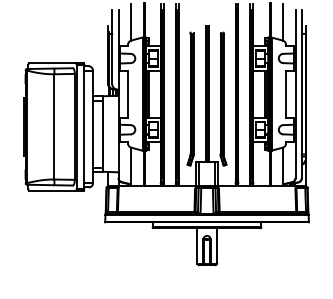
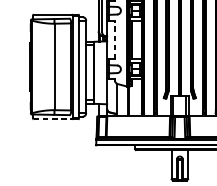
line: (128, 94) -> (115, 40), solid -> dashed
line: (53, 190) -> (53, 119), solid -> dashed

